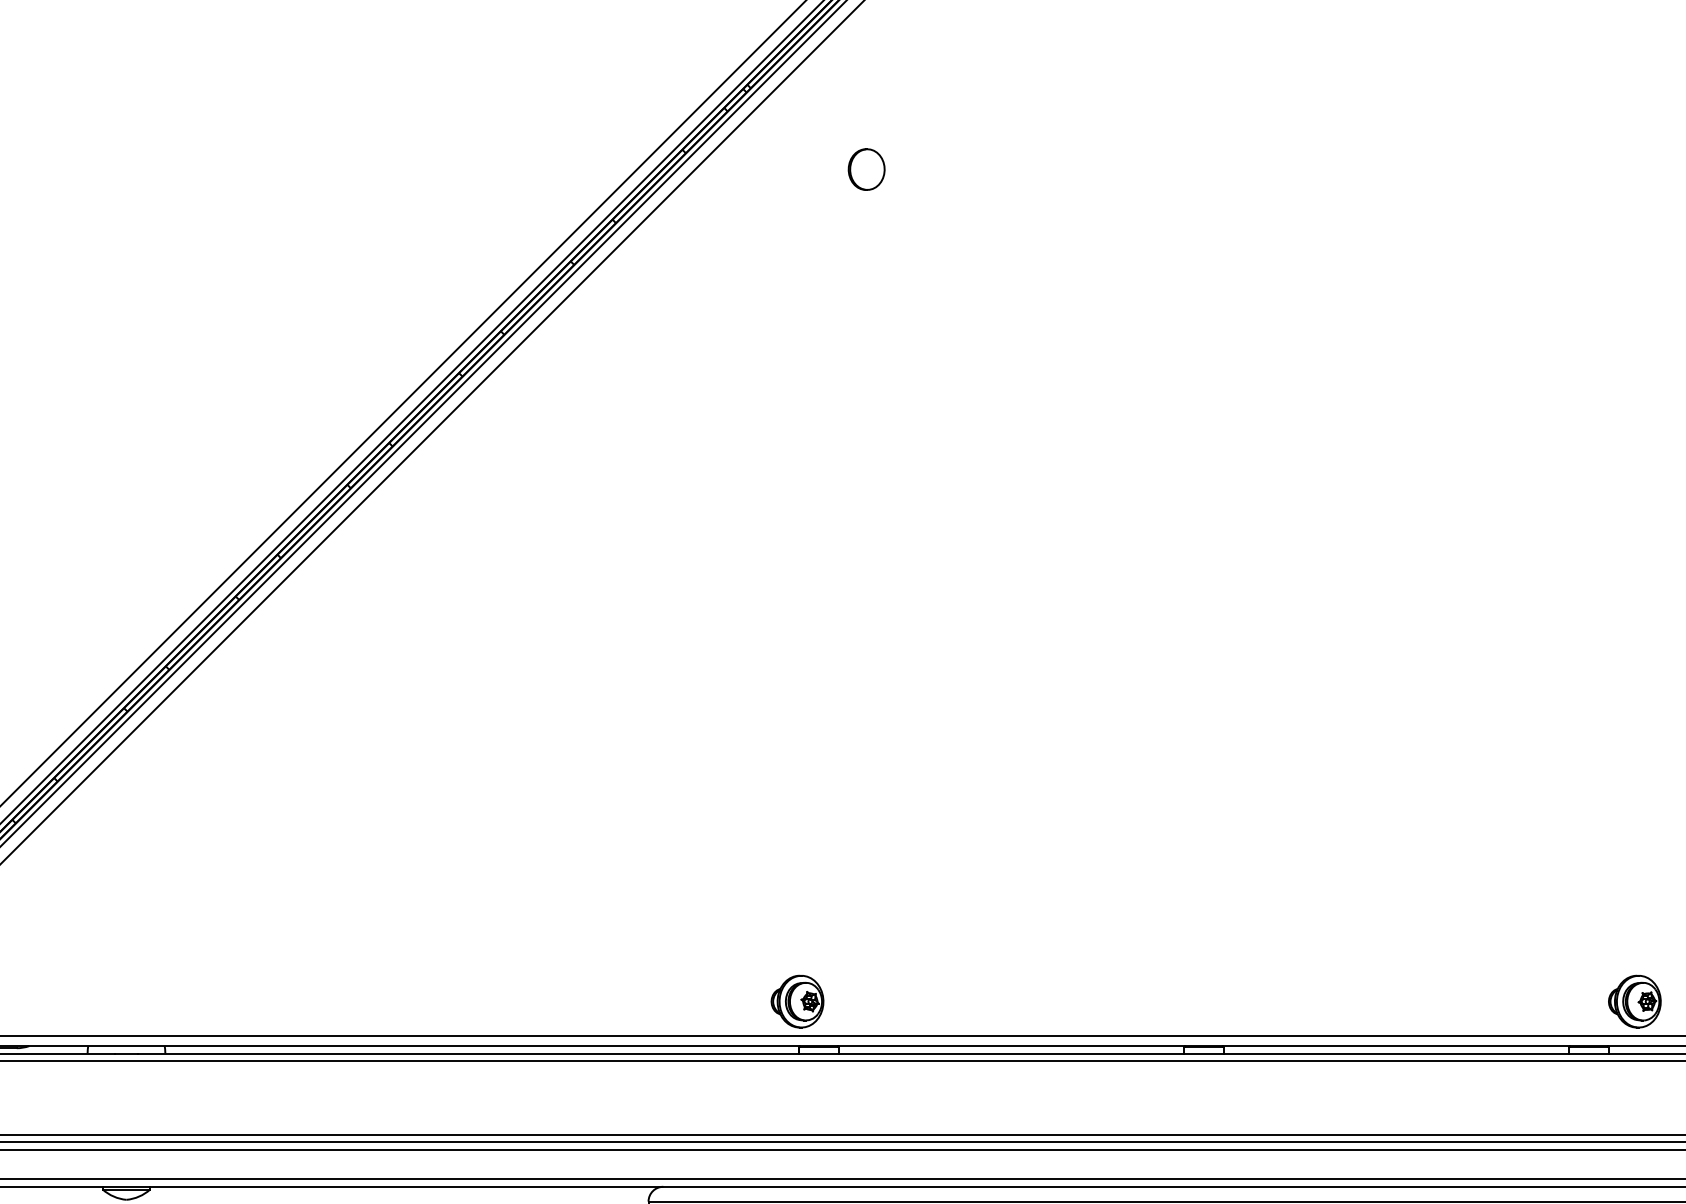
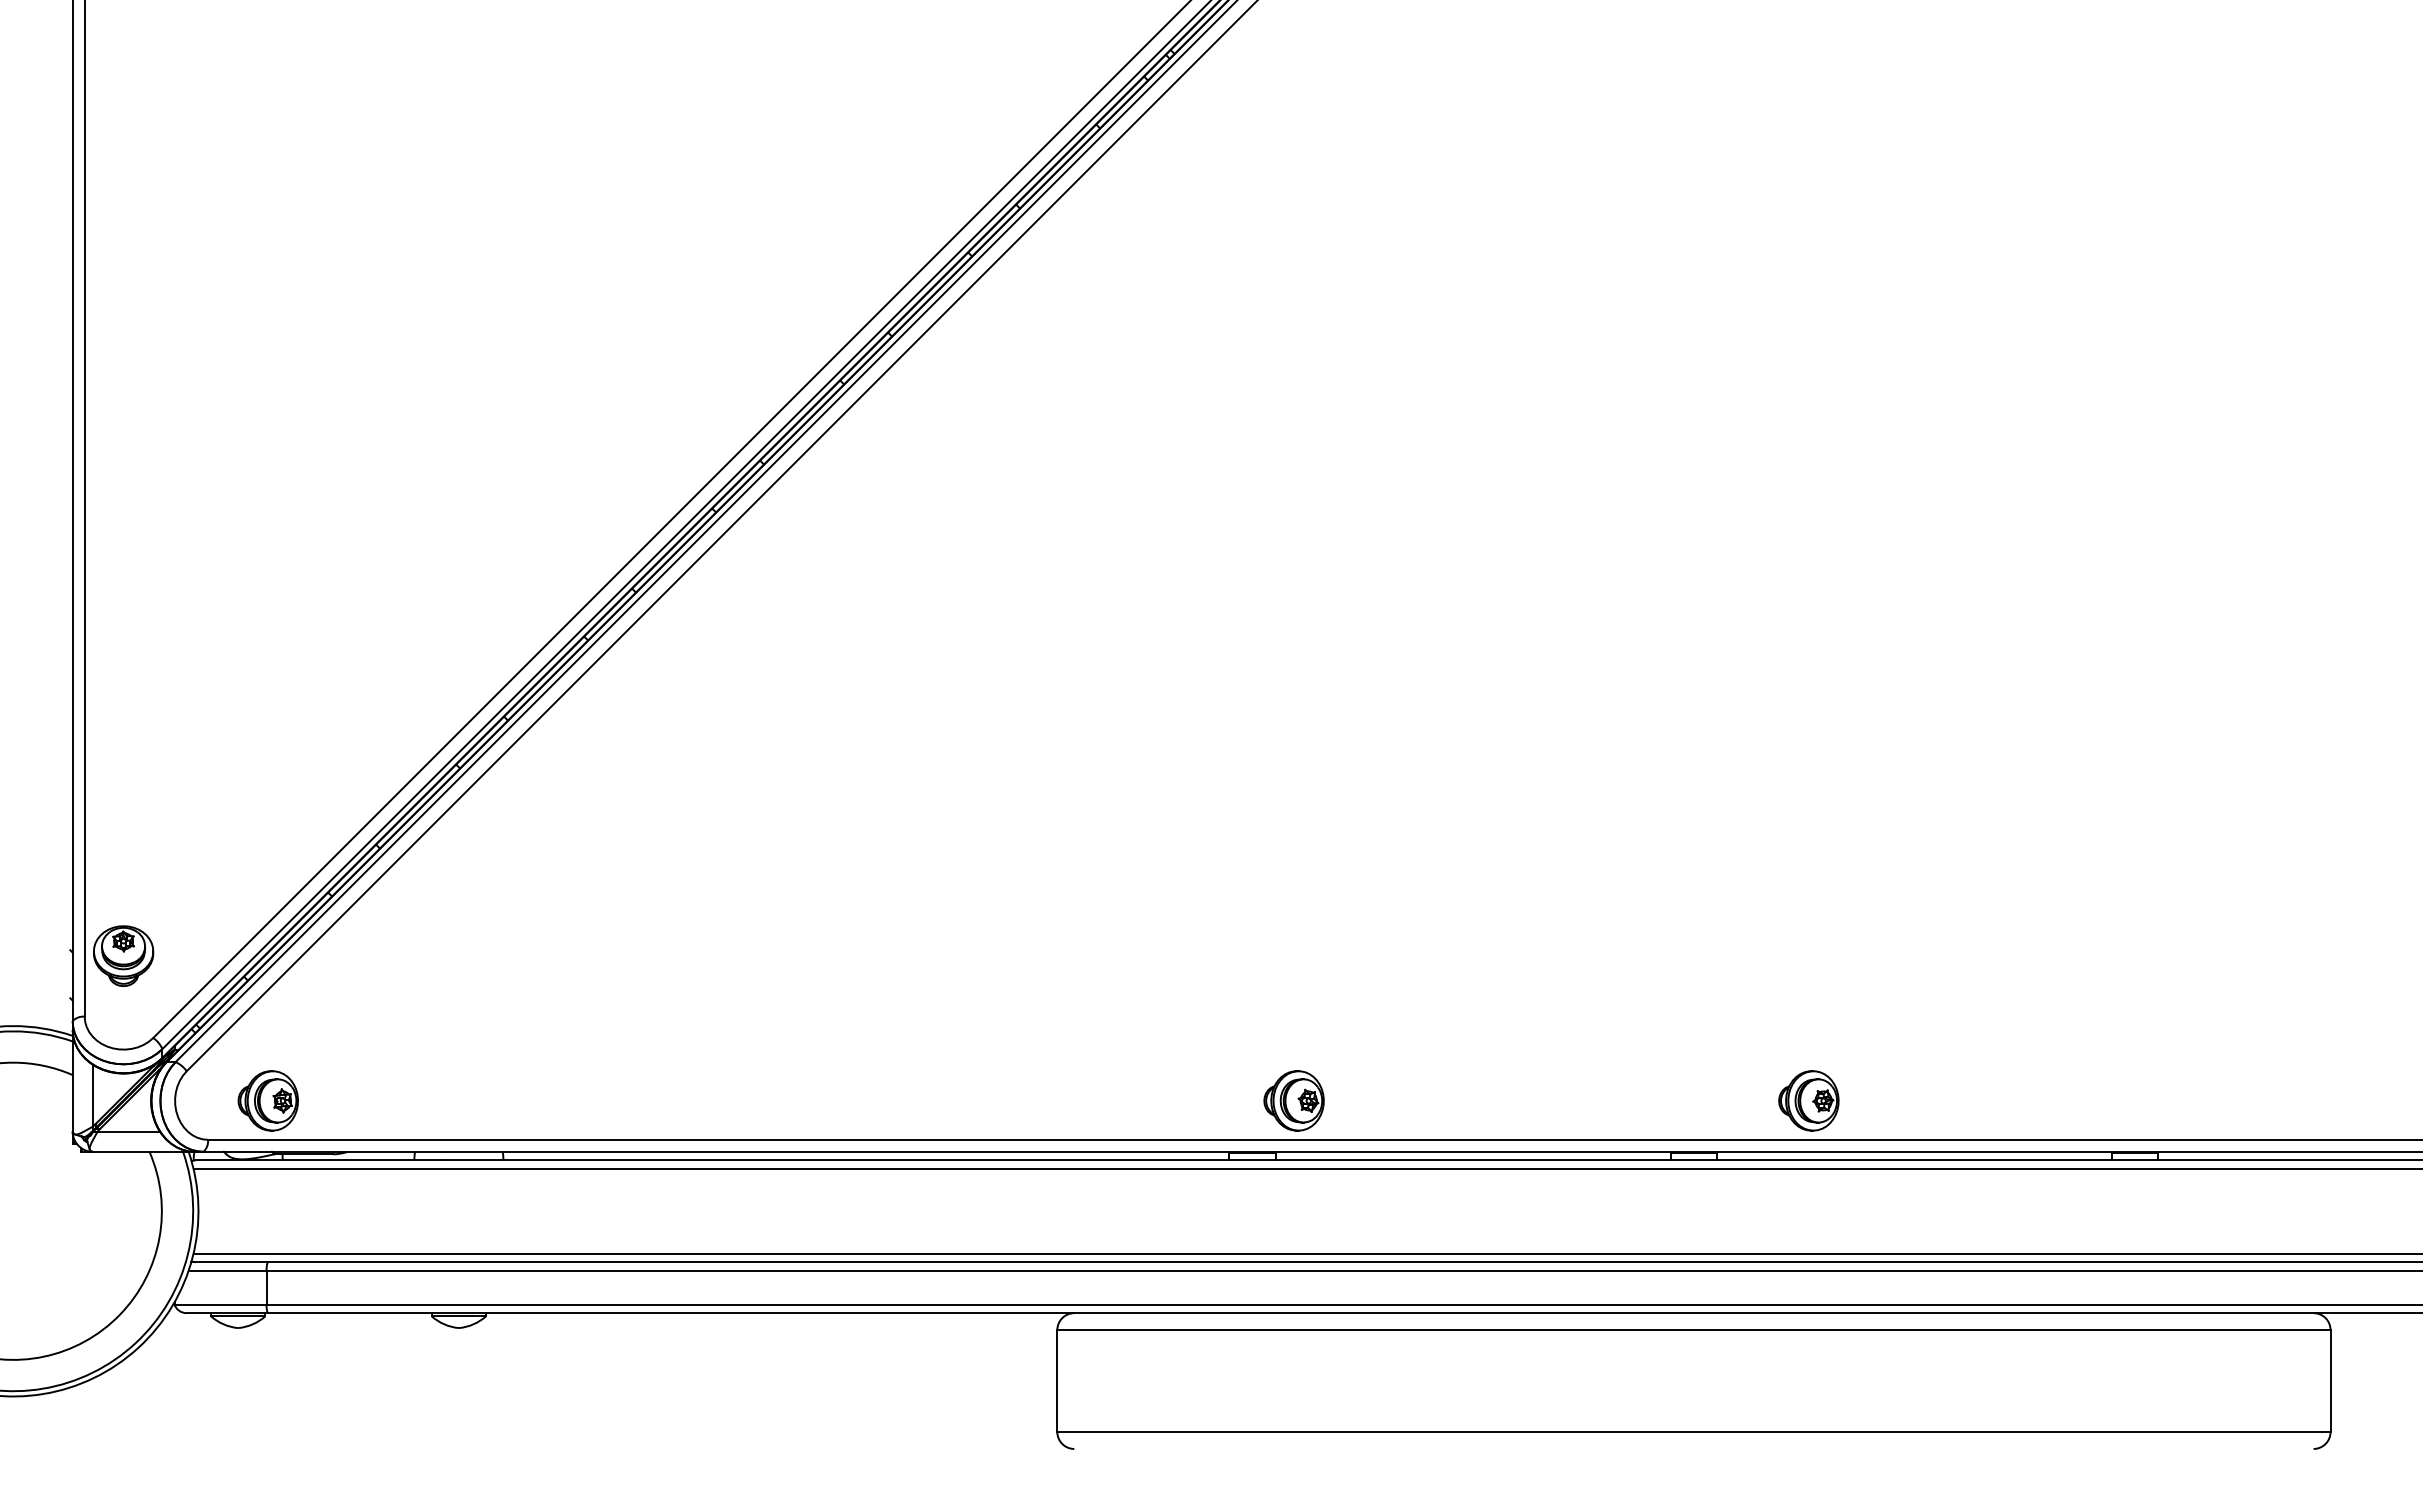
part: (865, 169) -> (1306, 147), removed
part: (797, 1001) -> (1293, 1100), moved
part: (1634, 1001) -> (1808, 1100), moved

